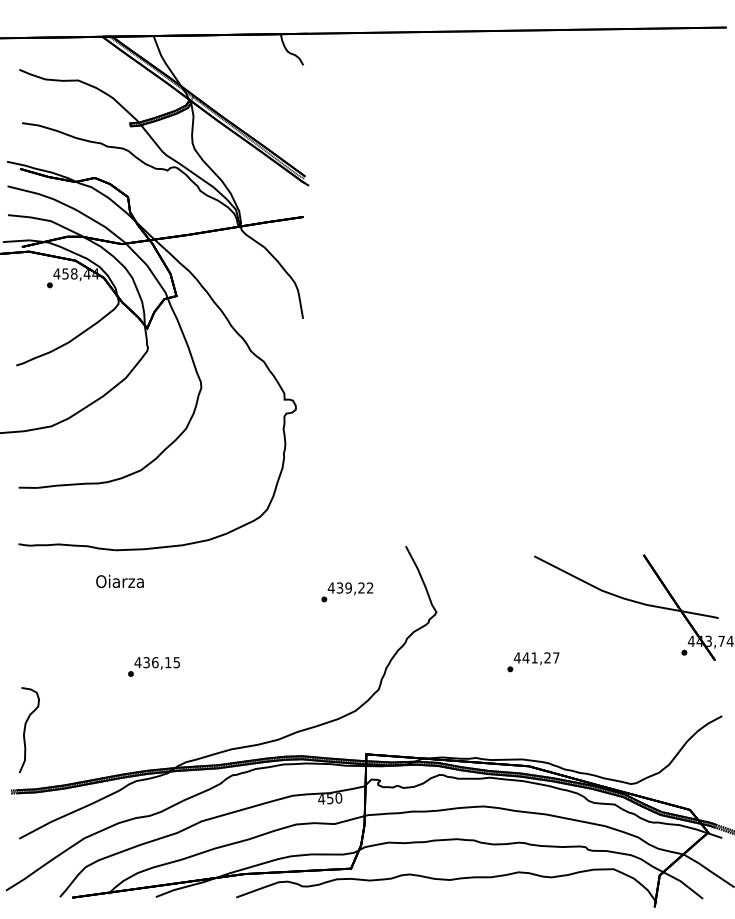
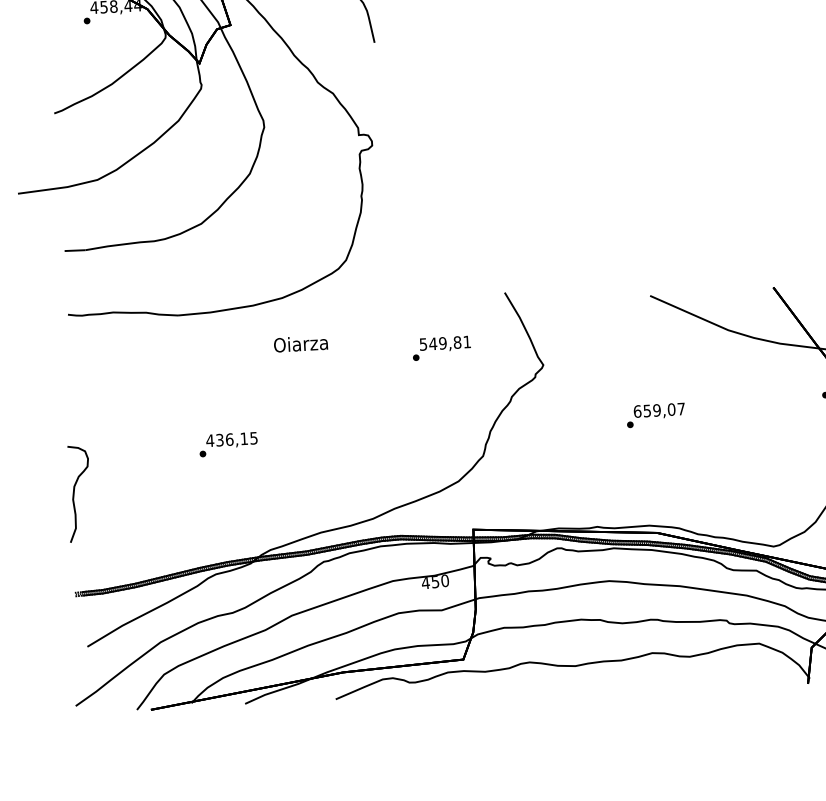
text: (119, 581) -> (300, 343), moved
text: (350, 587) -> (444, 342), 439,22 -> 549,81
text: (531, 657) -> (653, 410), 441,27 -> 659,07
curve: (25, 730) -> (74, 494), moved

